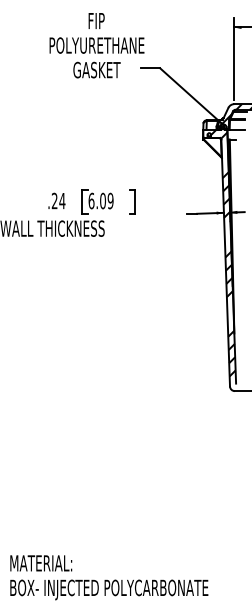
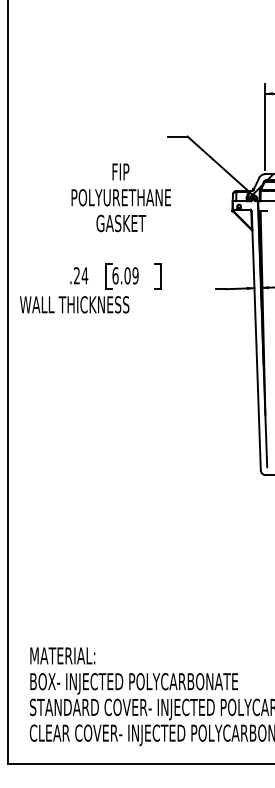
text: (96, 45) -> (120, 197), moved
hatch: (223, 253) -> (253, 330), removed

